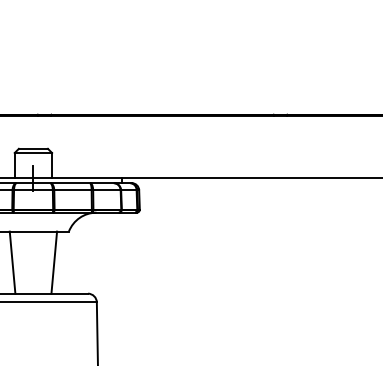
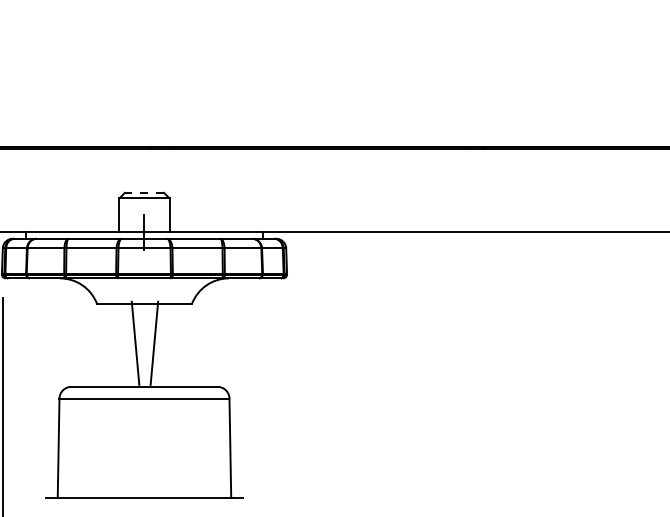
line: (32, 148) -> (143, 192), solid -> dashed
line: (12, 262) -> (135, 342), moved
line: (54, 262) -> (154, 342), moved

